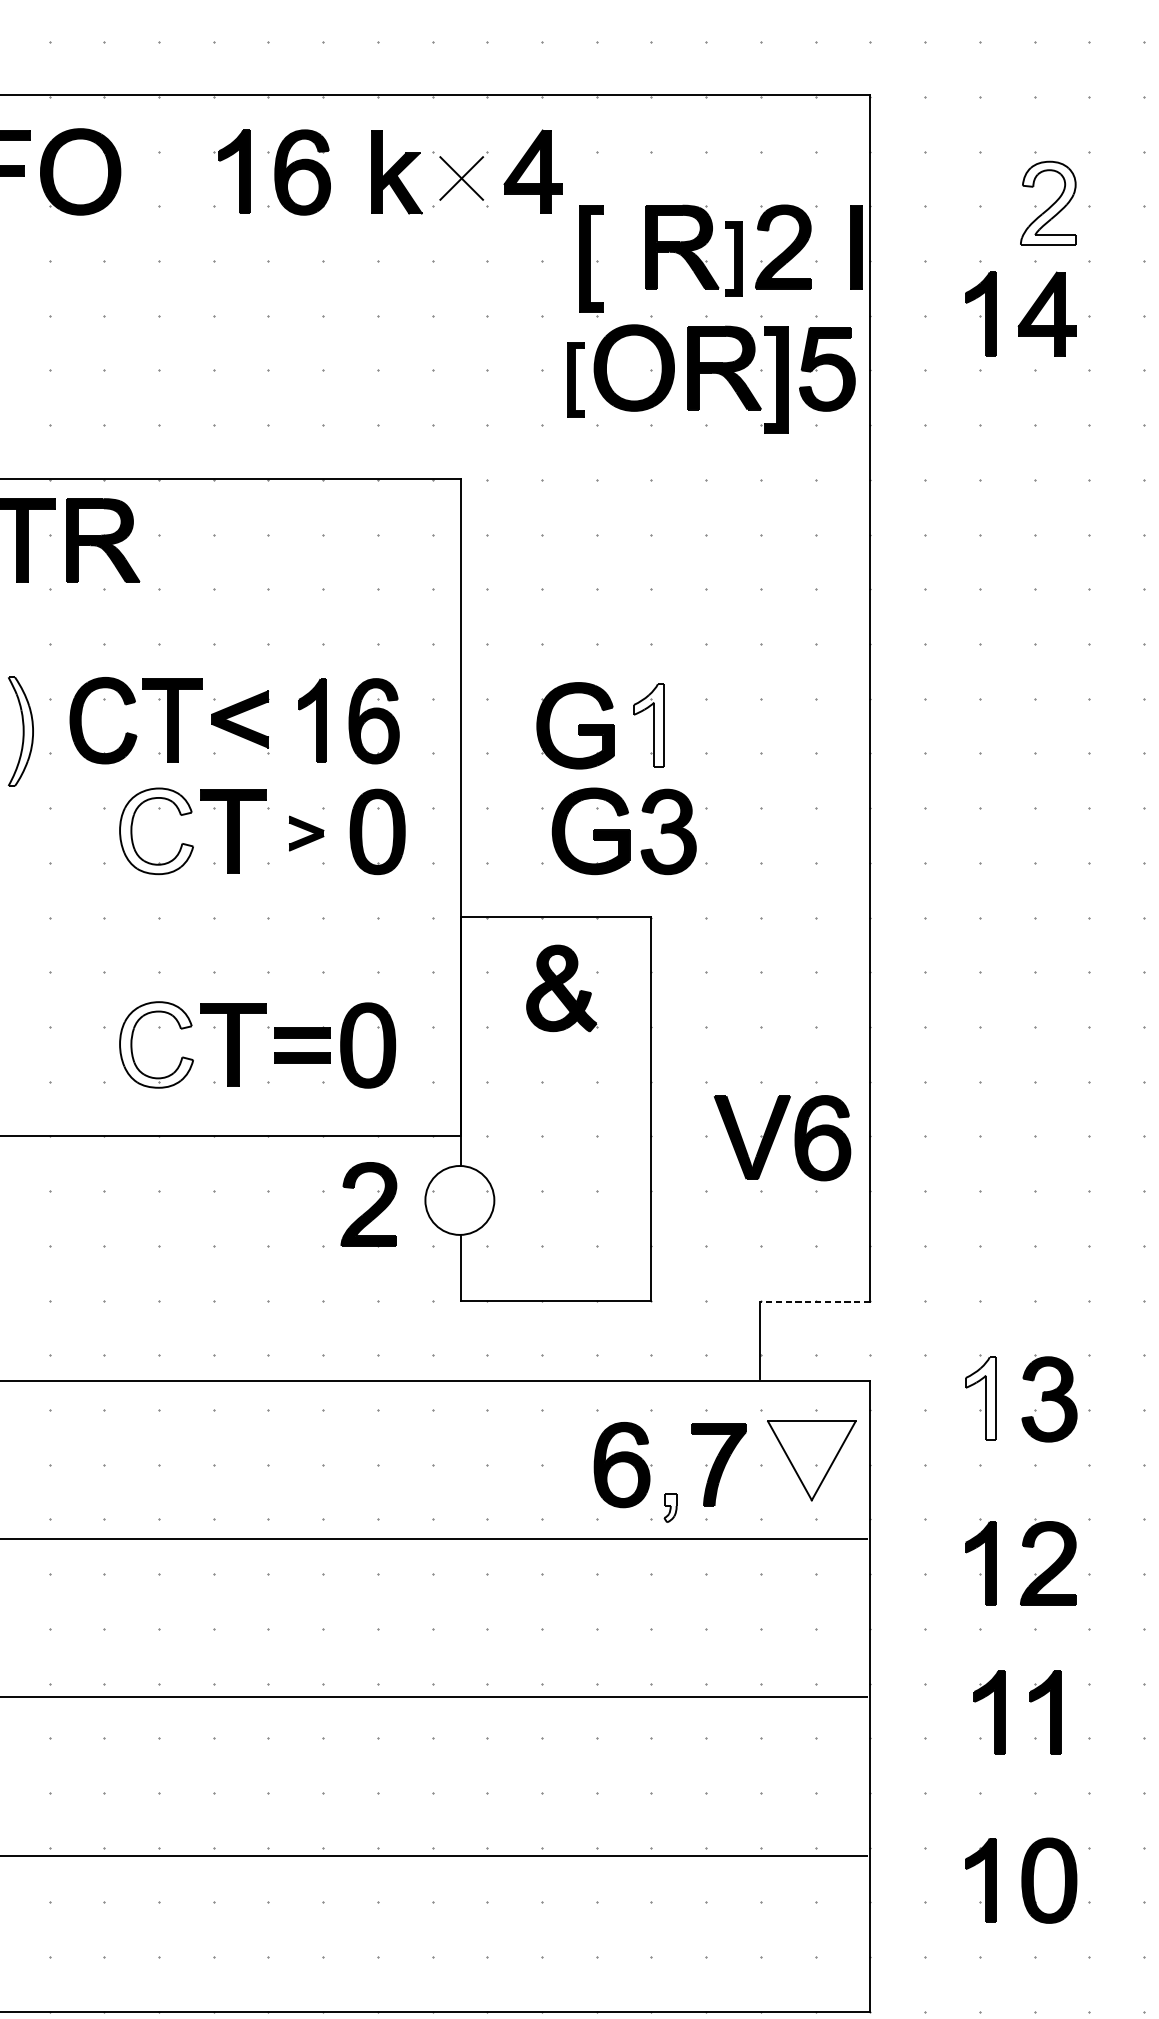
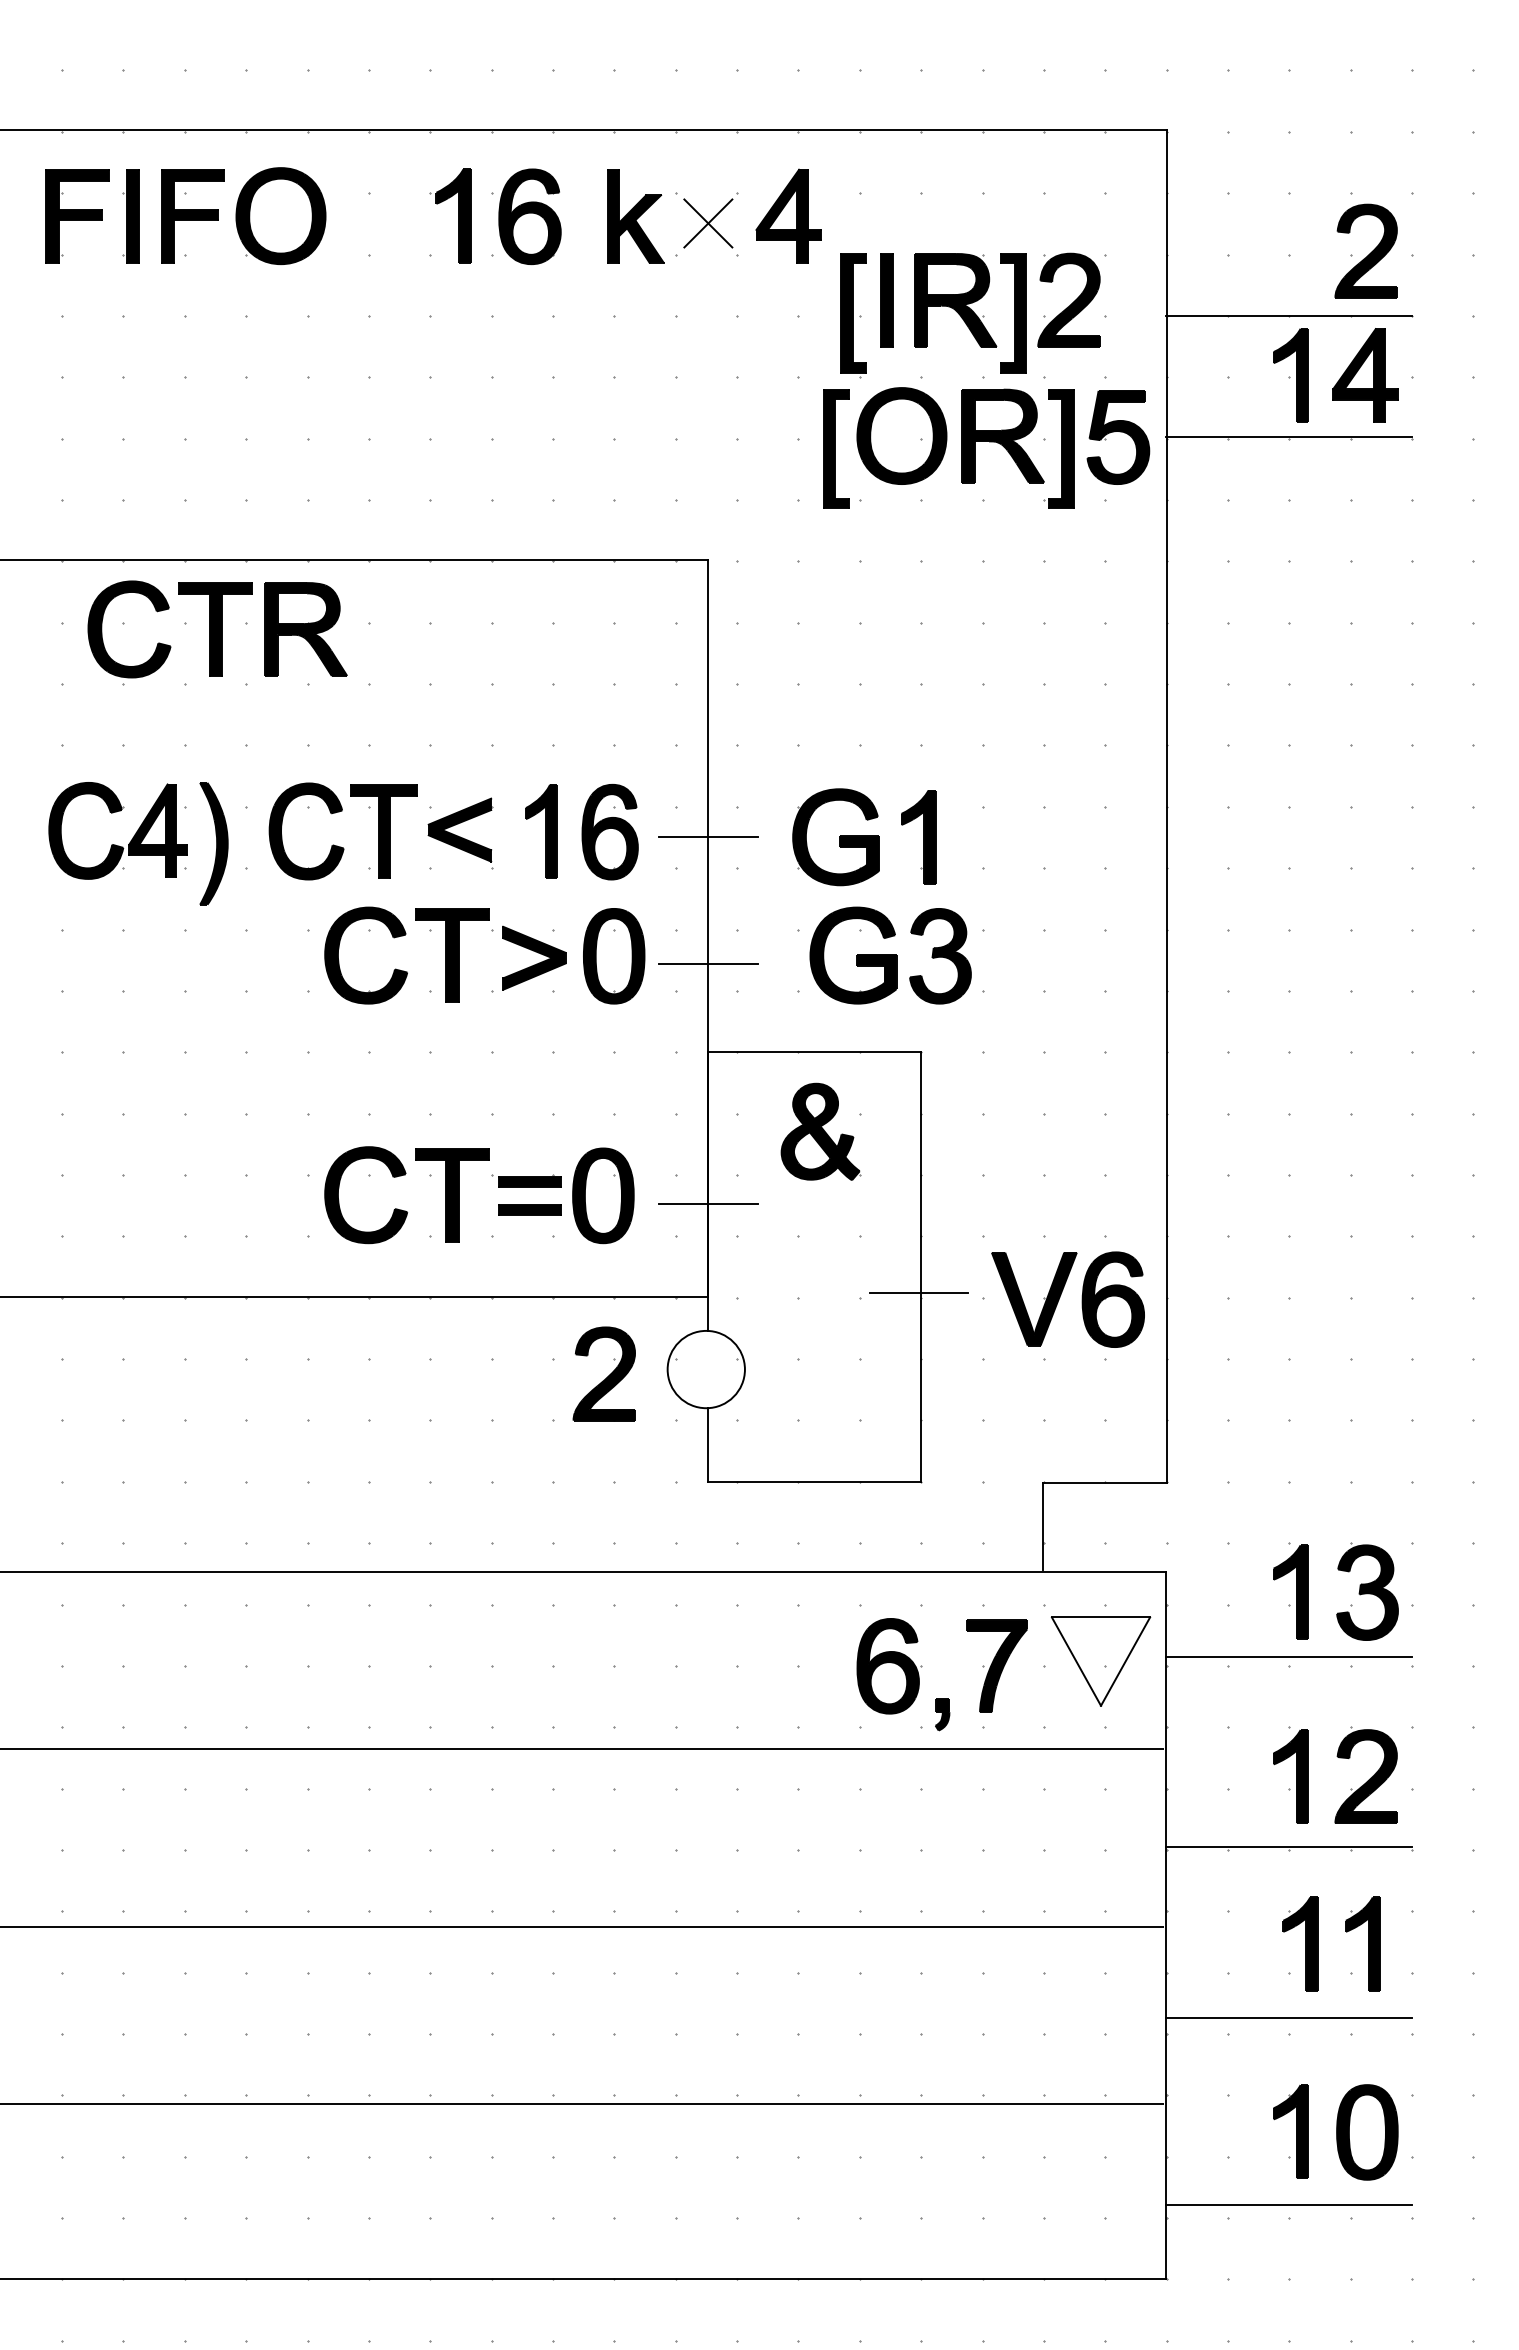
fill: (1048, 202) -> (1366, 250), added
part: (855, 247) -> (886, 300), moved
part: (733, 258) -> (1013, 313), size x1.43
line: (979, 261) -> (1288, 316), added
line: (979, 369) -> (1288, 437), added
part: (575, 379) -> (836, 448), size x1.43
fill: (649, 725) -> (918, 836), added
line: (461, 726) -> (708, 837), added
fill: (20, 731) -> (213, 843), added
fill: (156, 831) -> (366, 955), added
part: (306, 833) -> (534, 957), size x1.67
line: (461, 839) -> (708, 964), added
fill: (156, 1045) -> (366, 1195), added
line: (461, 1052) -> (708, 1203), added
line: (649, 1132) -> (919, 1293), added
line: (814, 1301) -> (1104, 1482), dashed -> solid
fill: (980, 1398) -> (1290, 1591), added
line: (979, 1456) -> (1288, 1656), added
fill: (670, 1508) -> (942, 1714), added
line: (979, 1626) -> (1288, 1847), added
line: (979, 1778) -> (1288, 2017), added
line: (979, 1945) -> (1288, 2205), added

